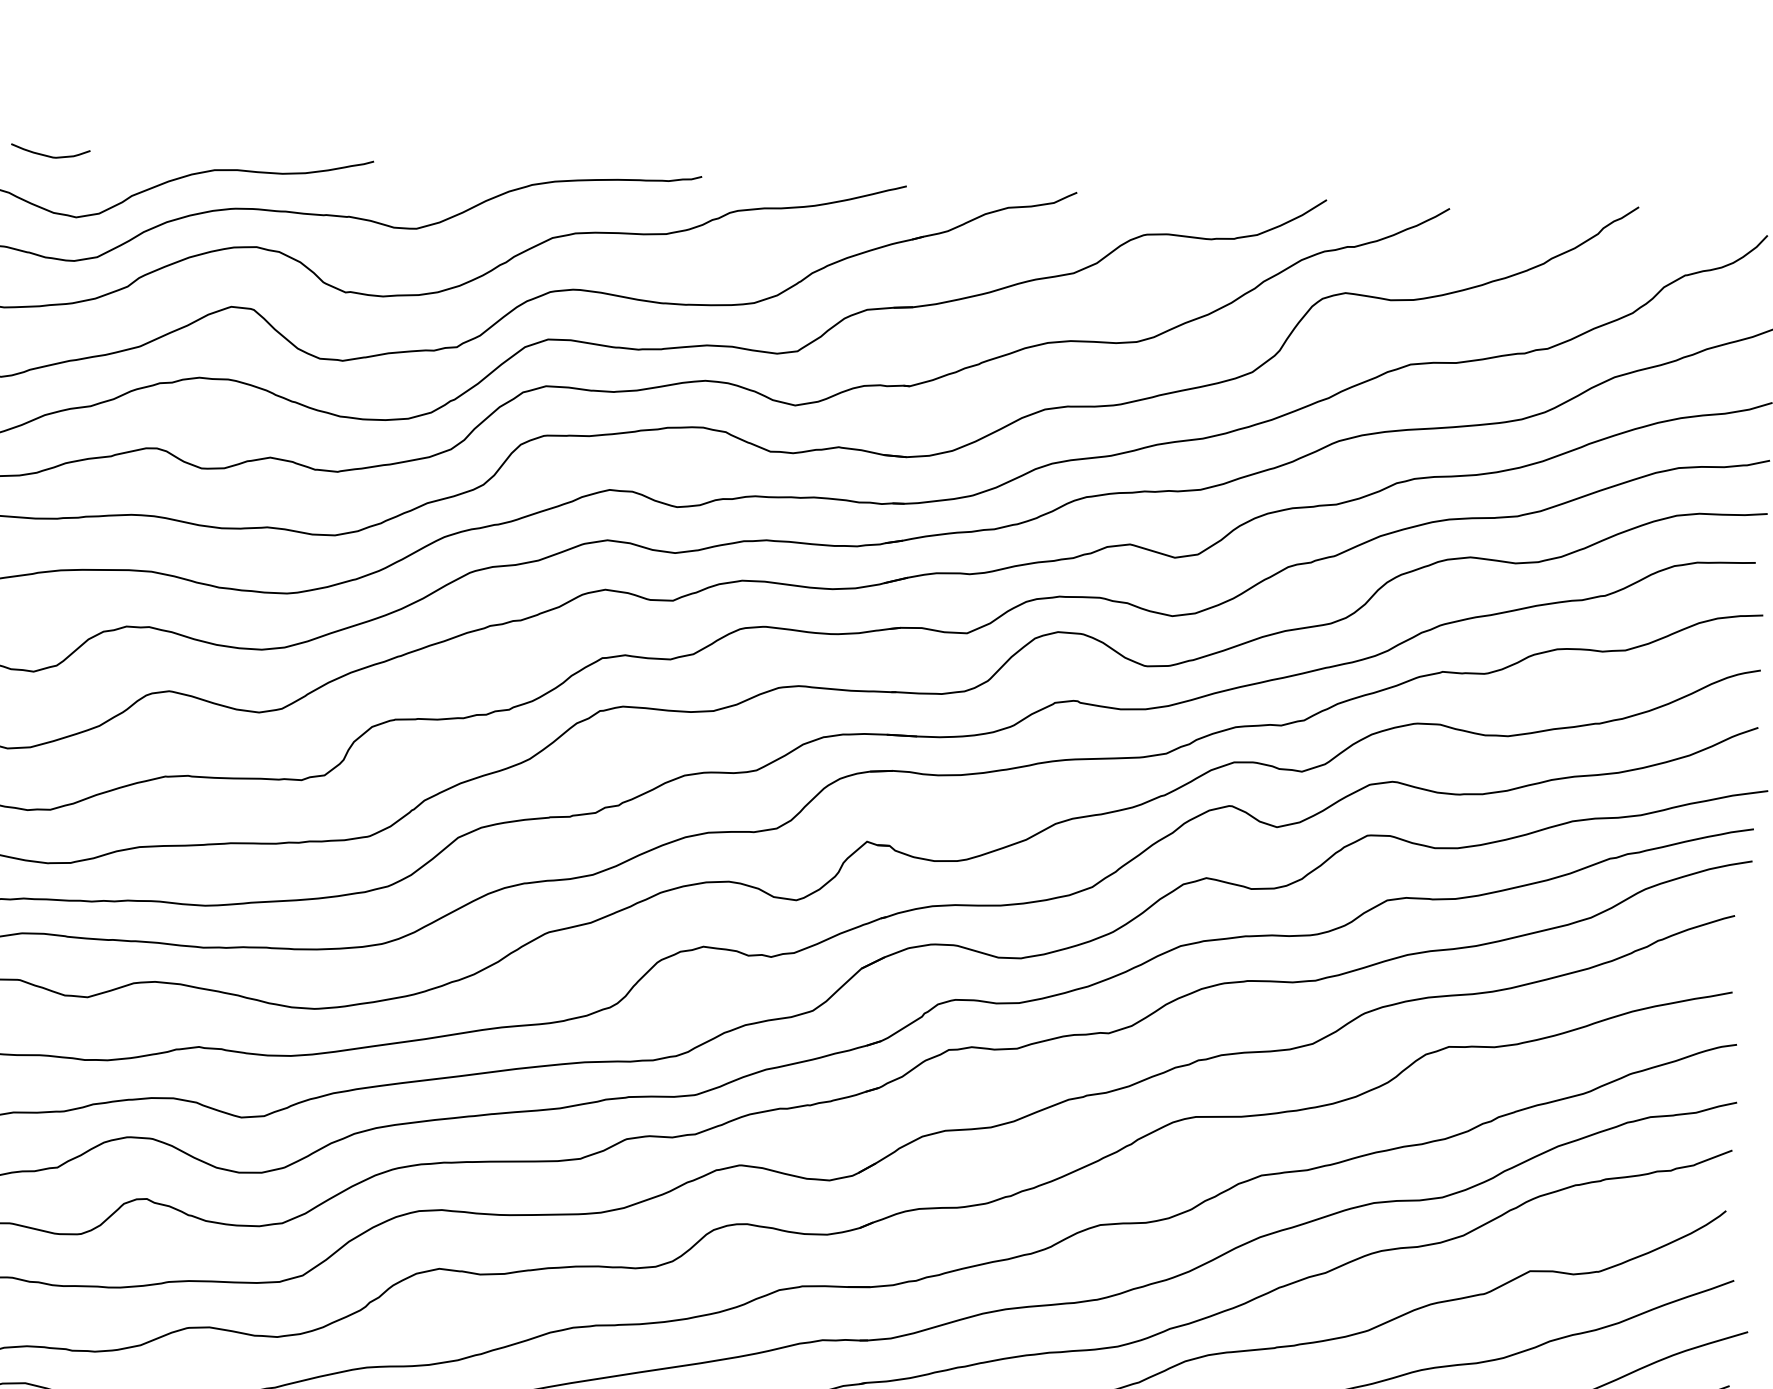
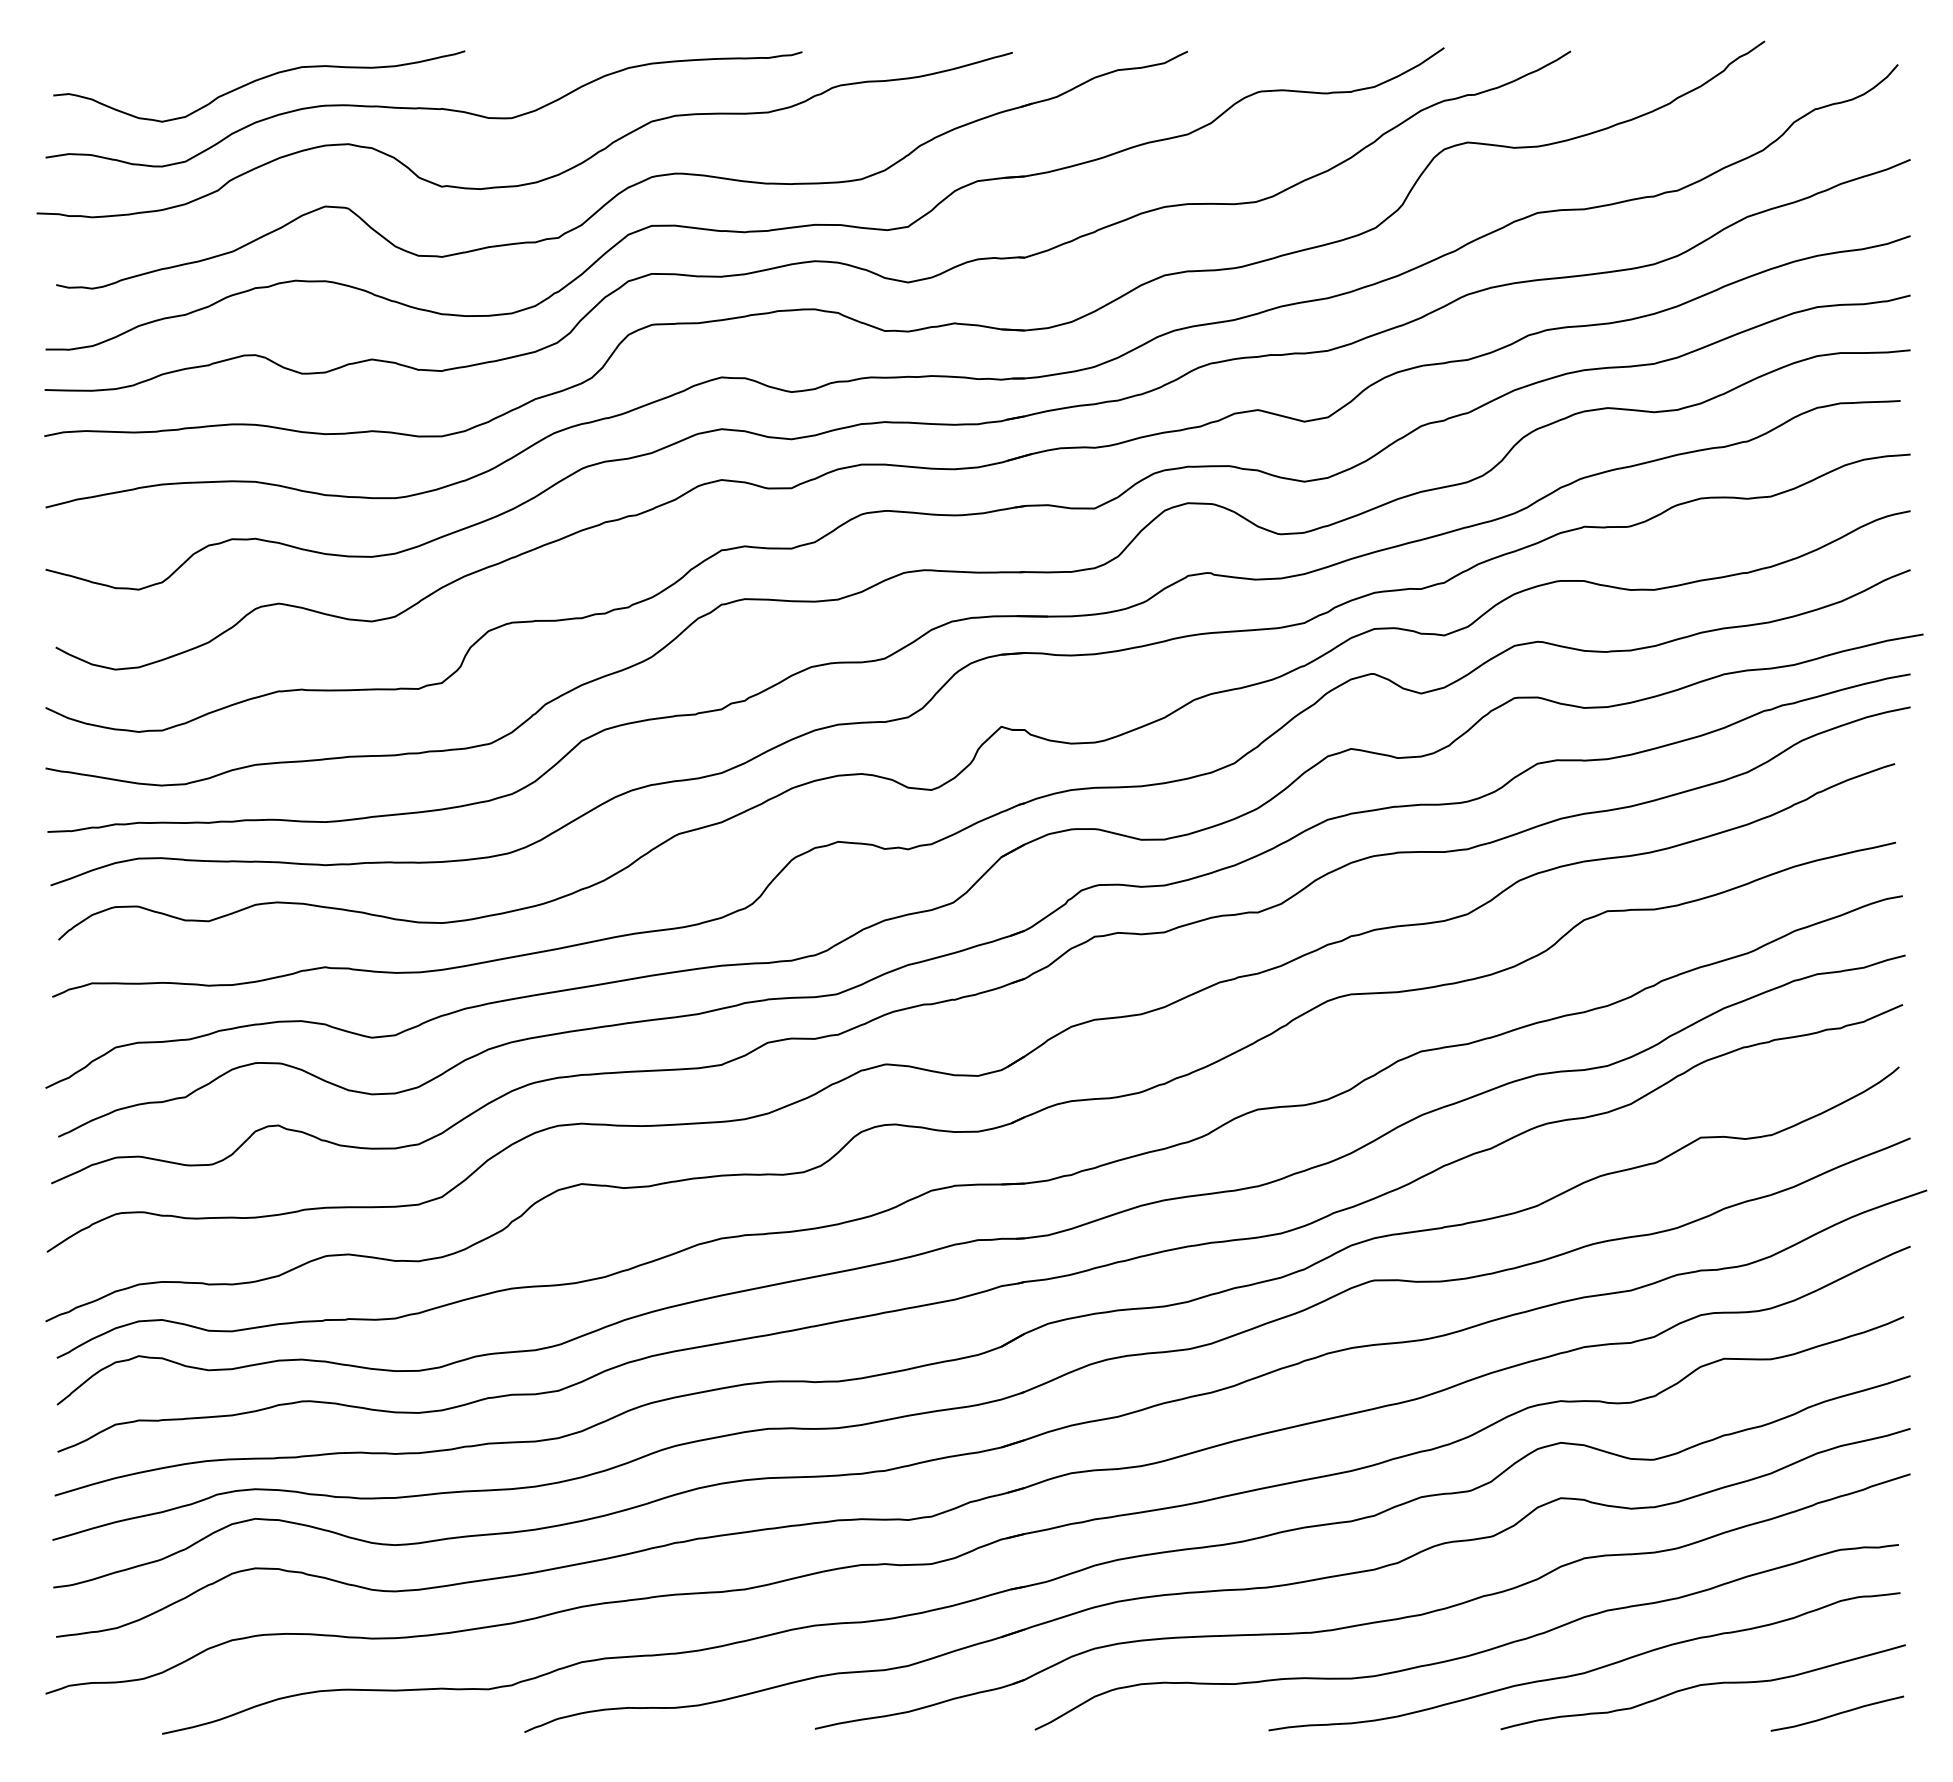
curve: (50, 155) -> (132, 59), removed

